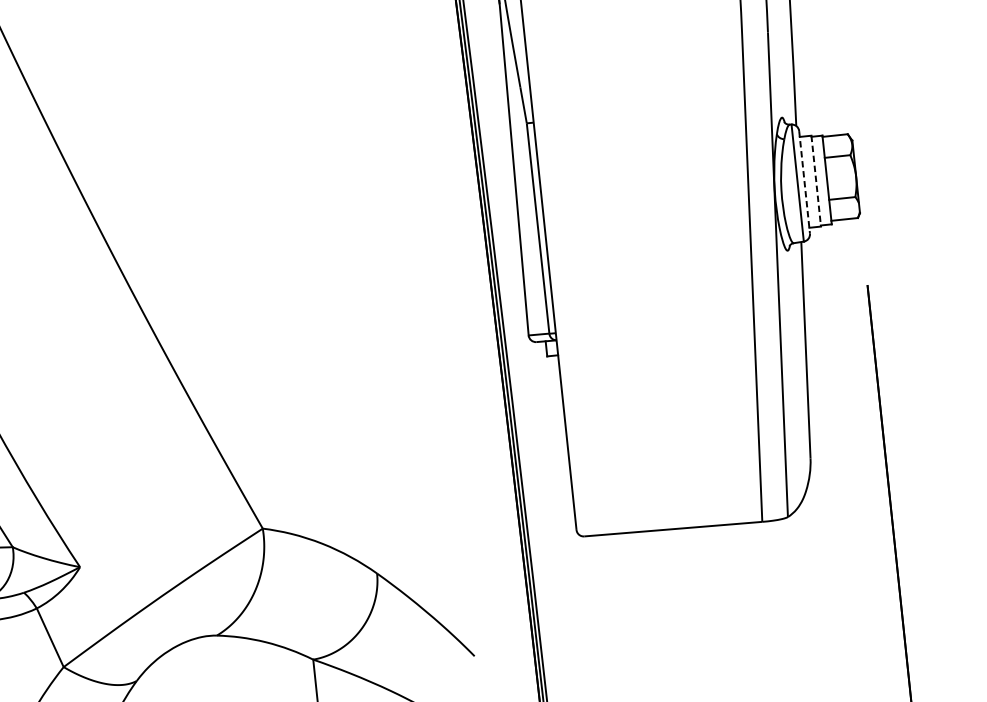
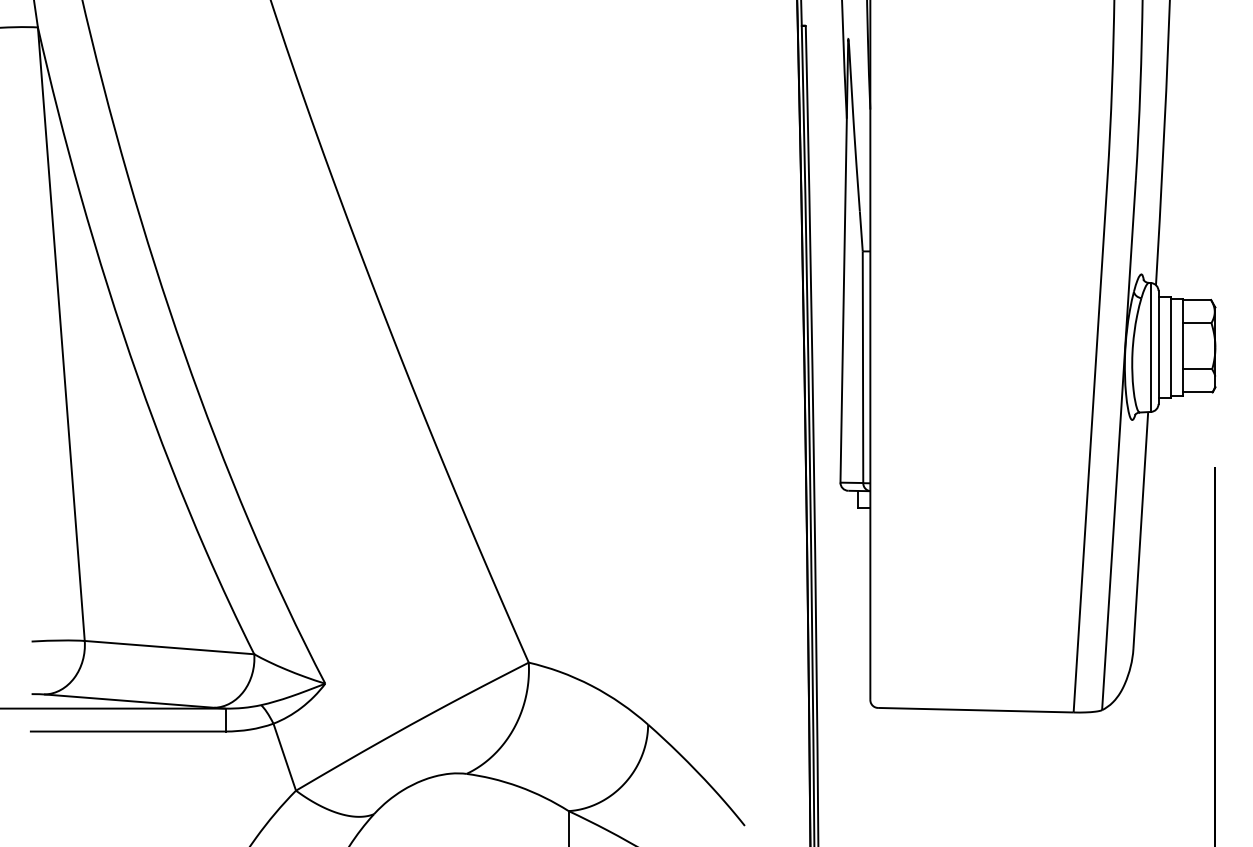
line: (816, 181) -> (1171, 347), dashed -> solid
line: (804, 182) -> (1158, 347), dashed -> solid

